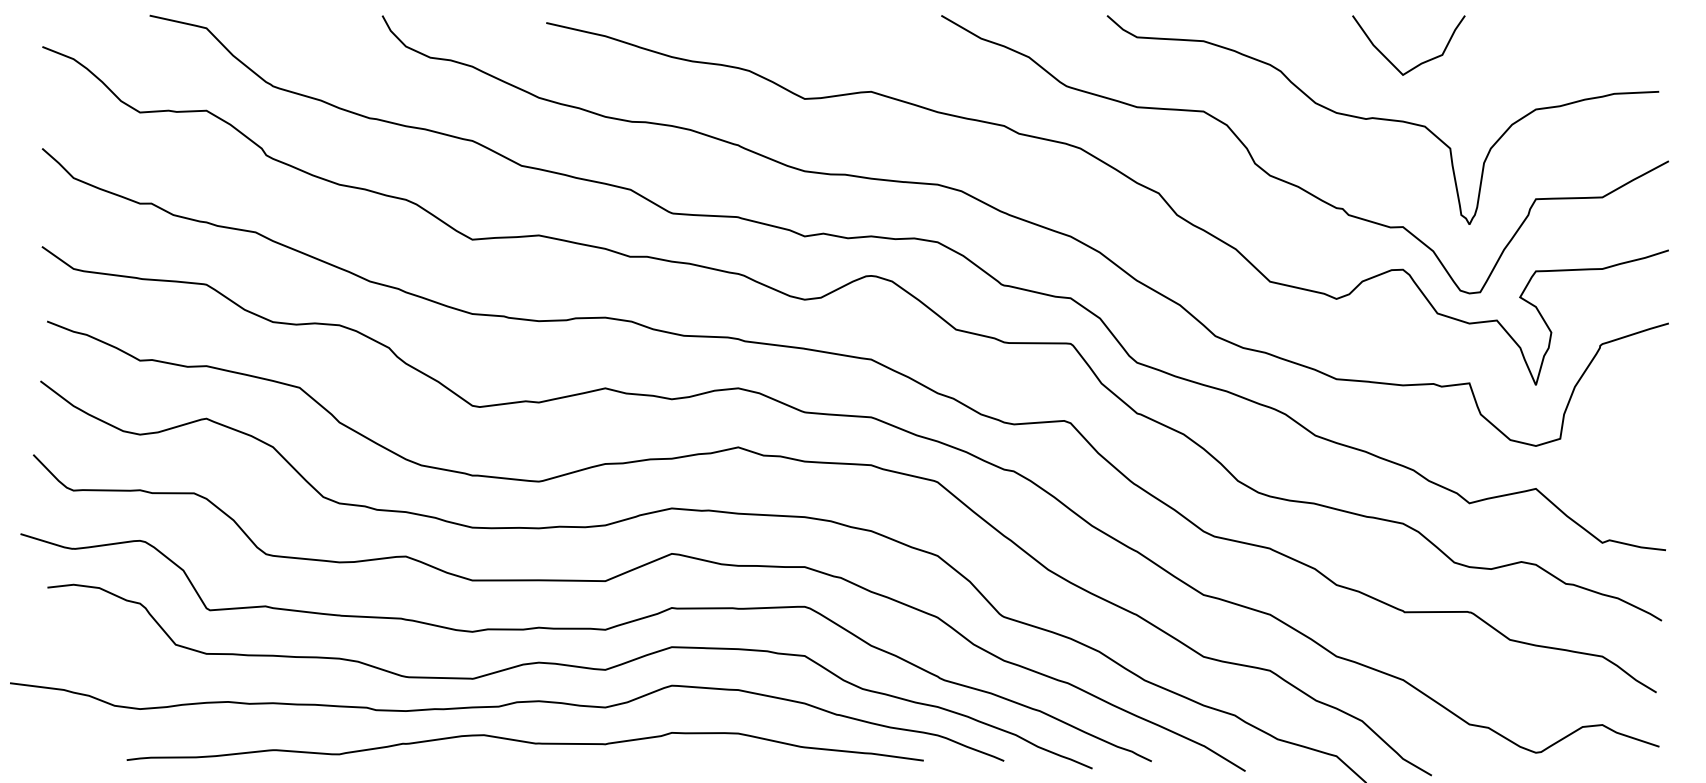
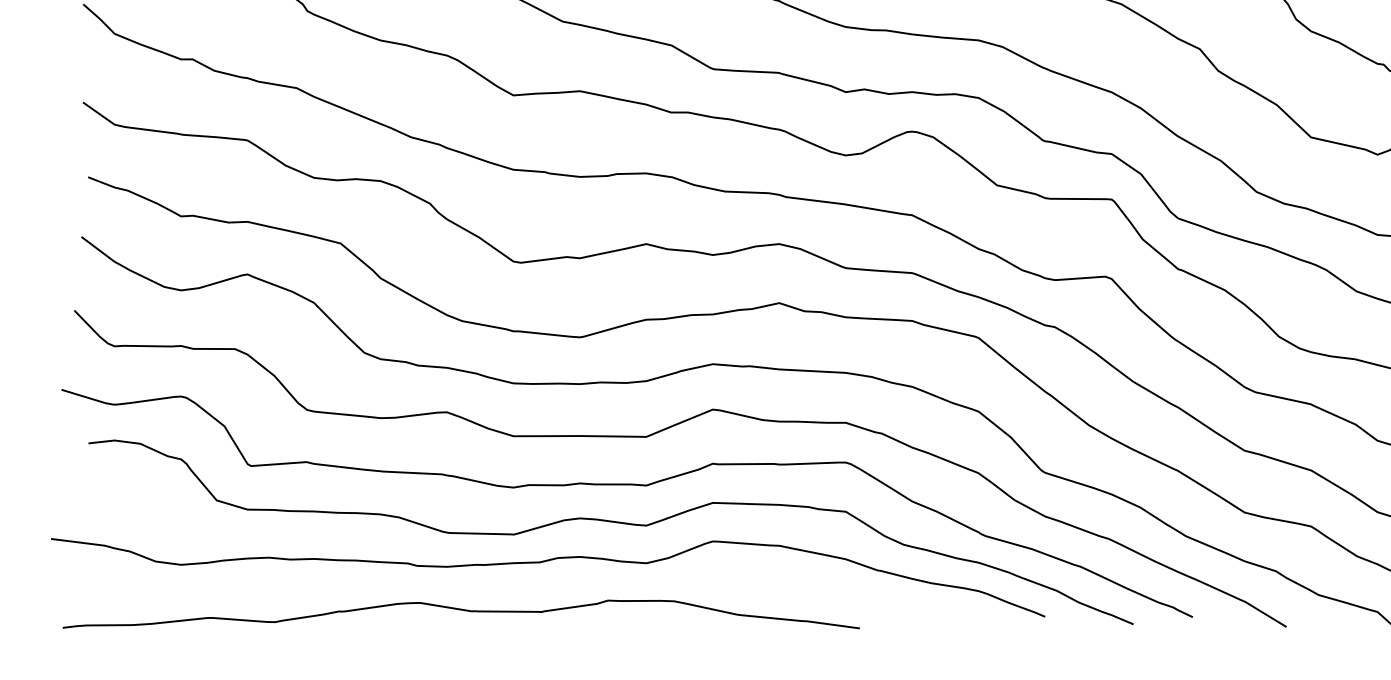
curve: (524, 742) -> (460, 610), moved

